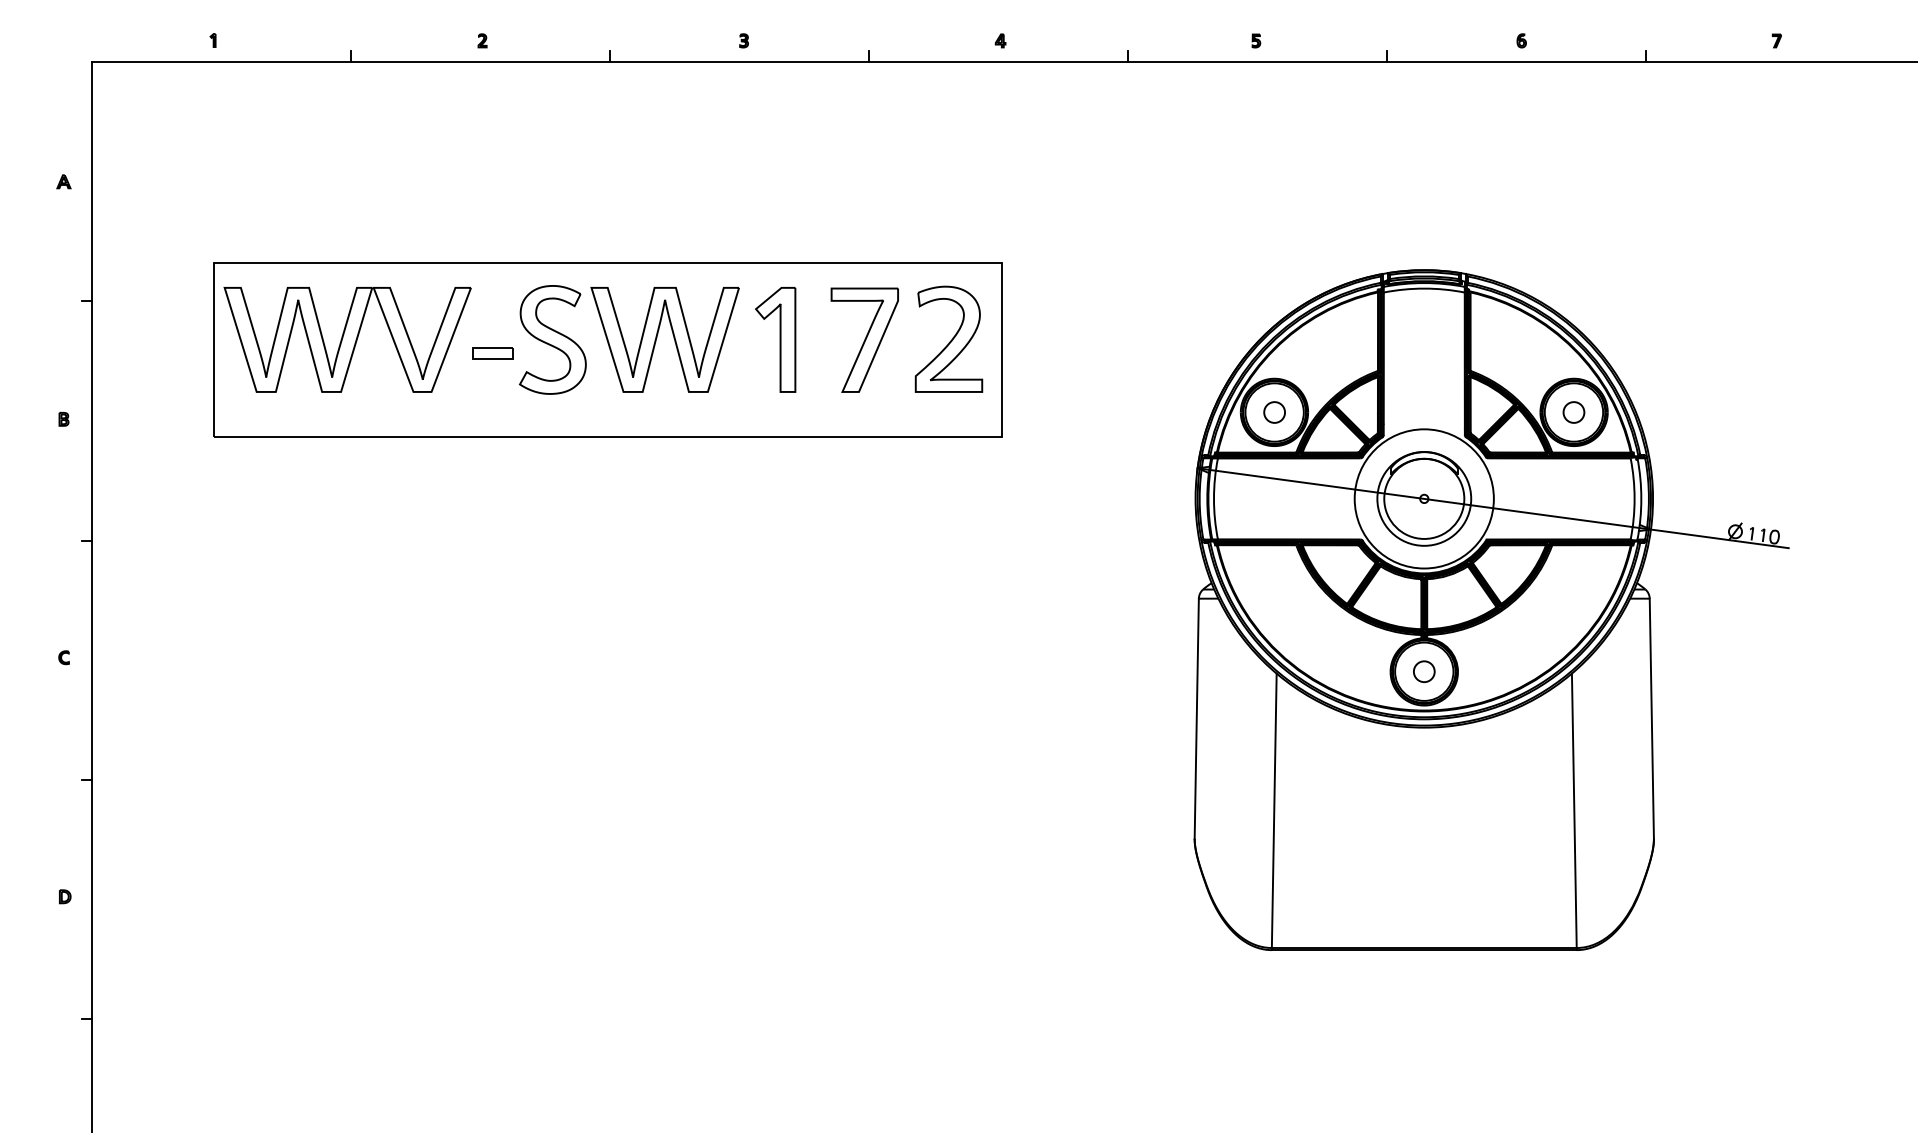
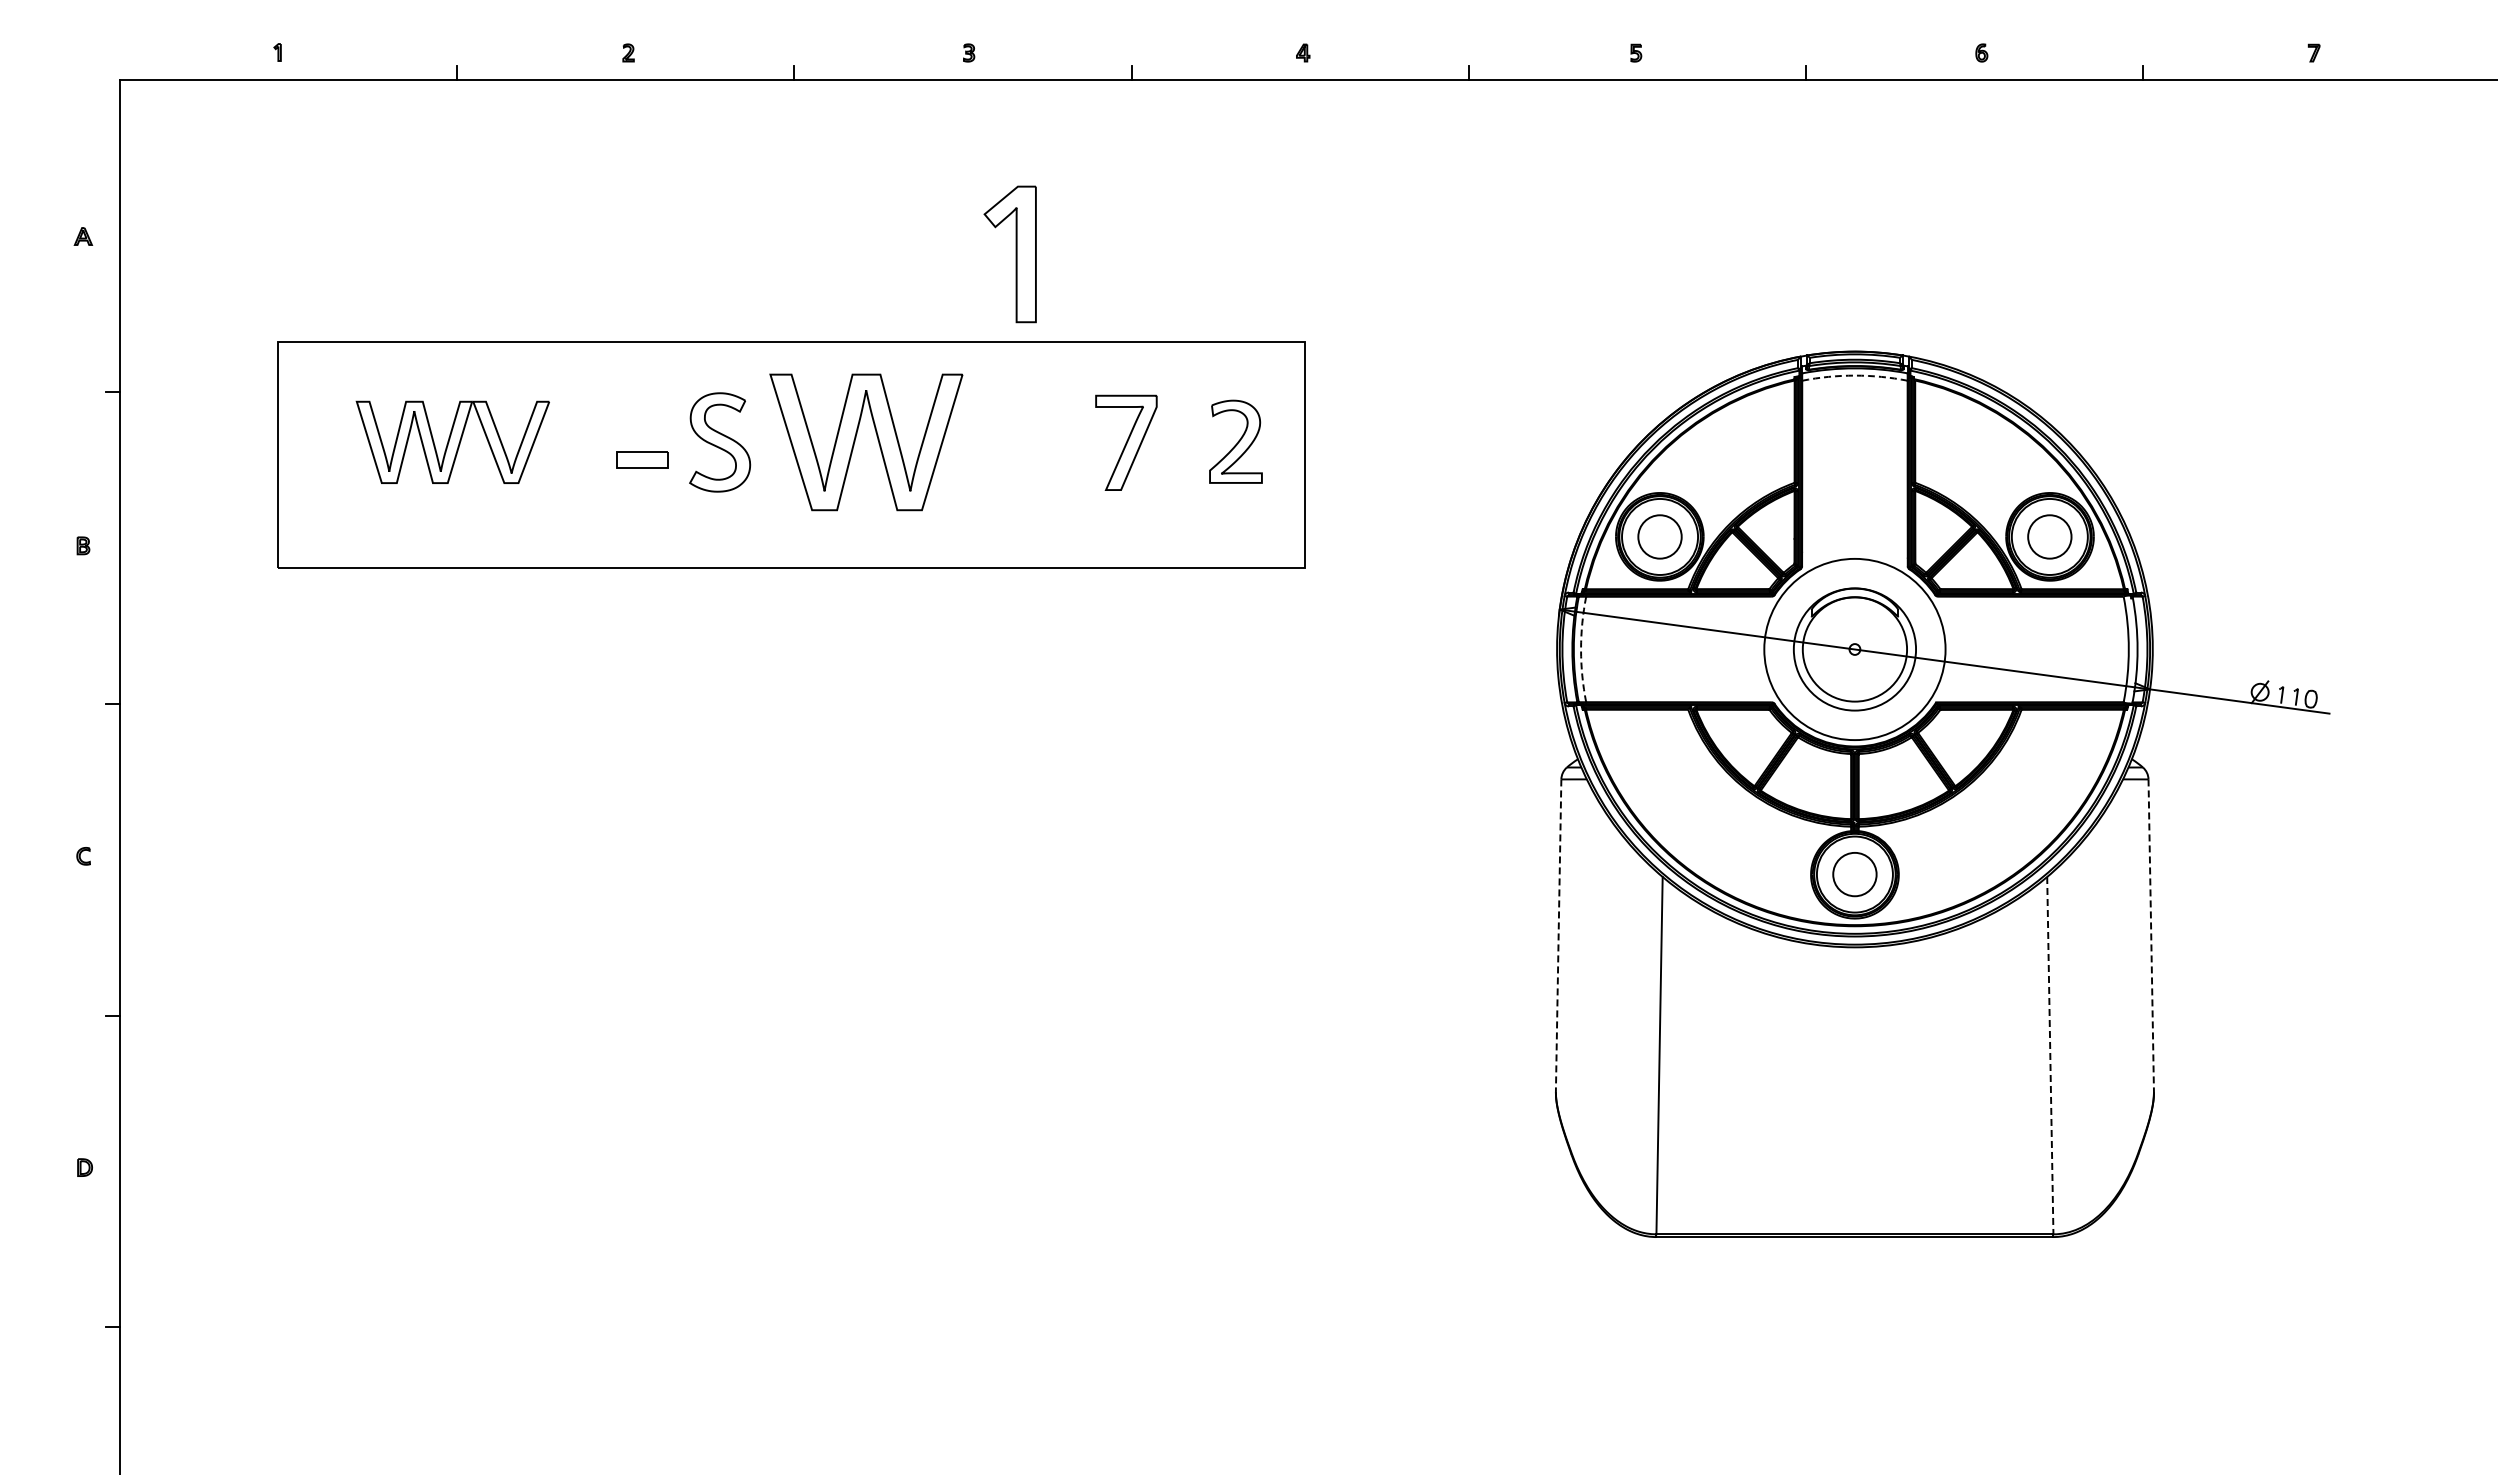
arc: (1423, 288) -> (1854, 375), solid -> dashed
part: (347, 339) -> (452, 442), size x0.6
part: (552, 339) -> (719, 442), size x0.7
part: (775, 339) -> (1009, 254), moved
part: (864, 339) -> (1126, 442), size x0.7
part: (948, 339) -> (1235, 441), size x0.6
circle: (1274, 412) -> (1659, 536), size x1.6
circle: (1573, 412) -> (2049, 536), size x1.6
arc: (1214, 498) -> (1581, 649), solid -> dashed
circle: (1423, 671) -> (1854, 874), size x1.6
line: (1196, 719) -> (1558, 936), solid -> dashed
line: (1652, 719) -> (2151, 936), solid -> dashed
line: (1574, 810) -> (2050, 1055), solid -> dashed

